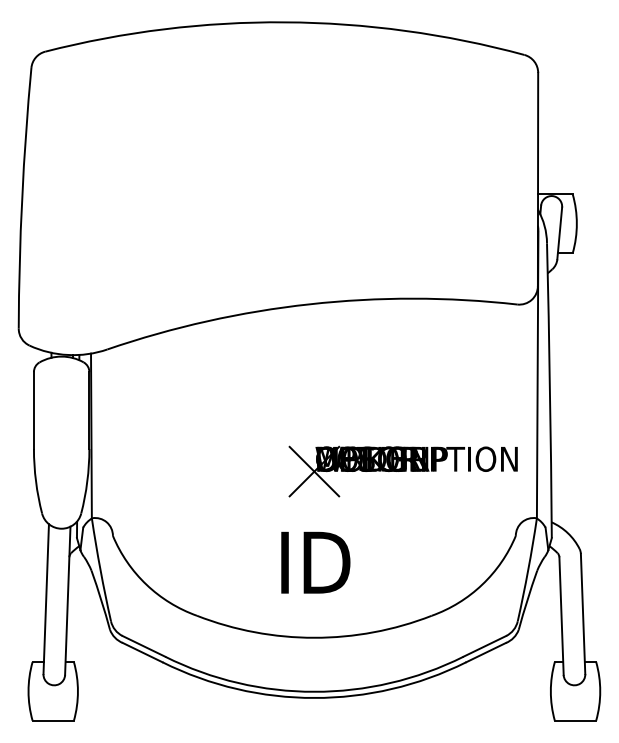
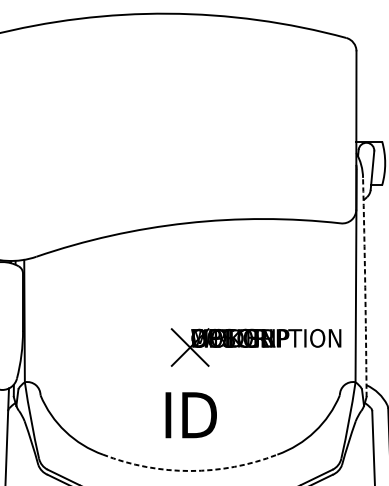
arc: (550, 390) -> (365, 287), solid -> dashed
arc: (314, 637) -> (190, 470), solid -> dashed

